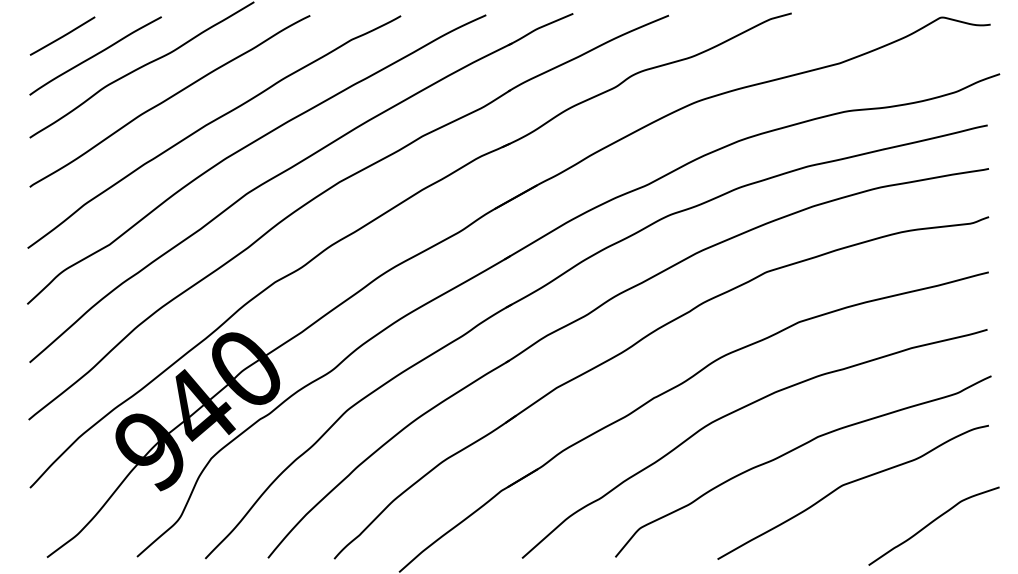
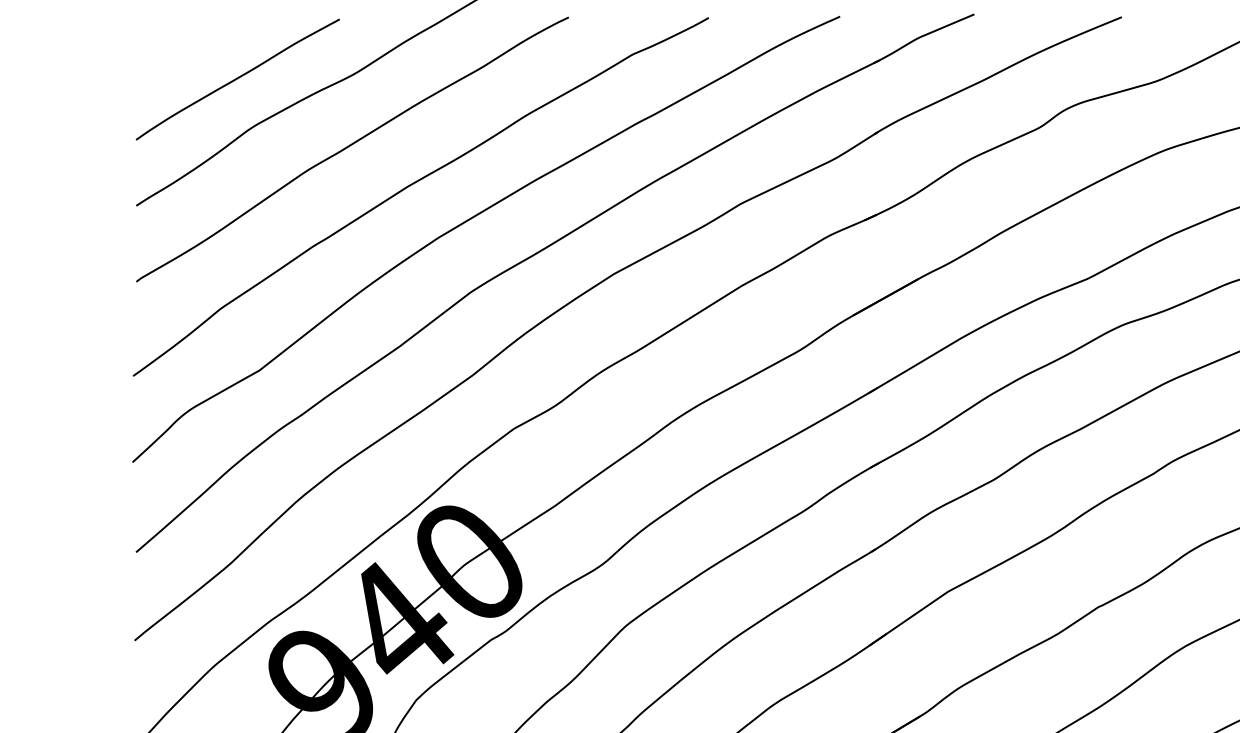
line: (62, 35) -> (186, 47), removed

